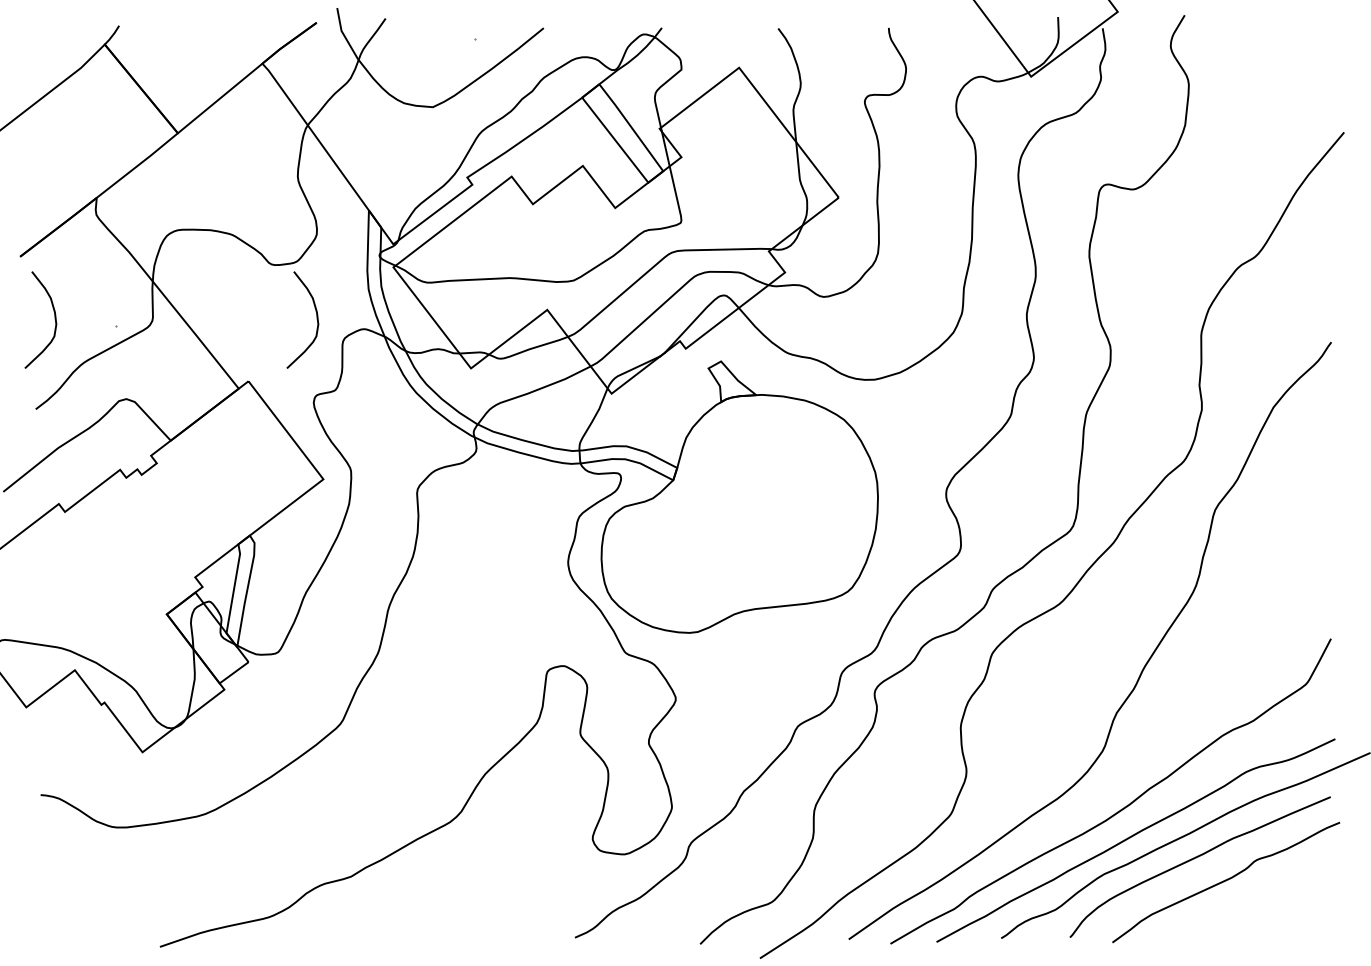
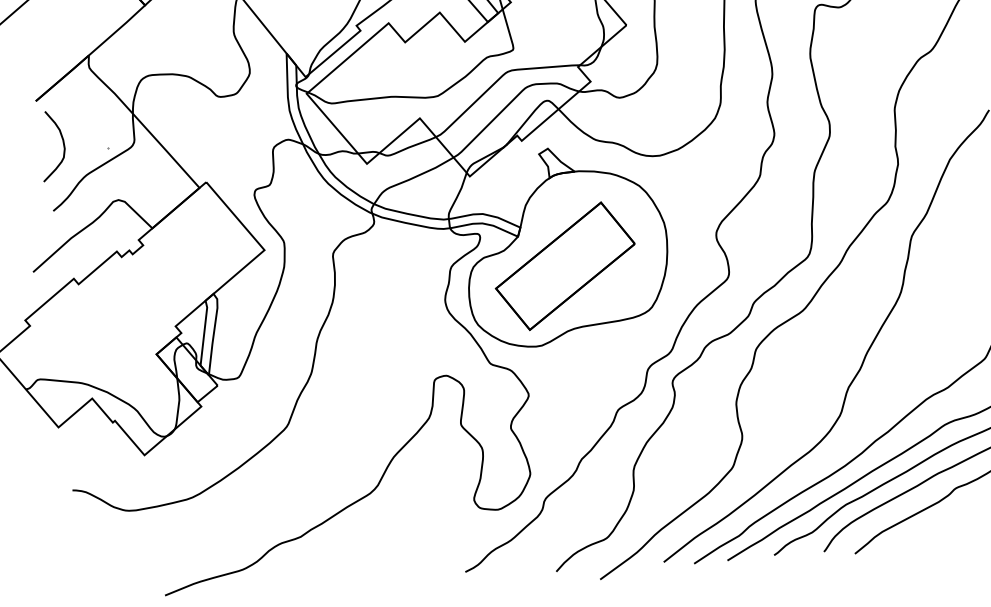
curve: (316, 319) -> (253, 134), removed
part: (735, 524) -> (564, 266), added

